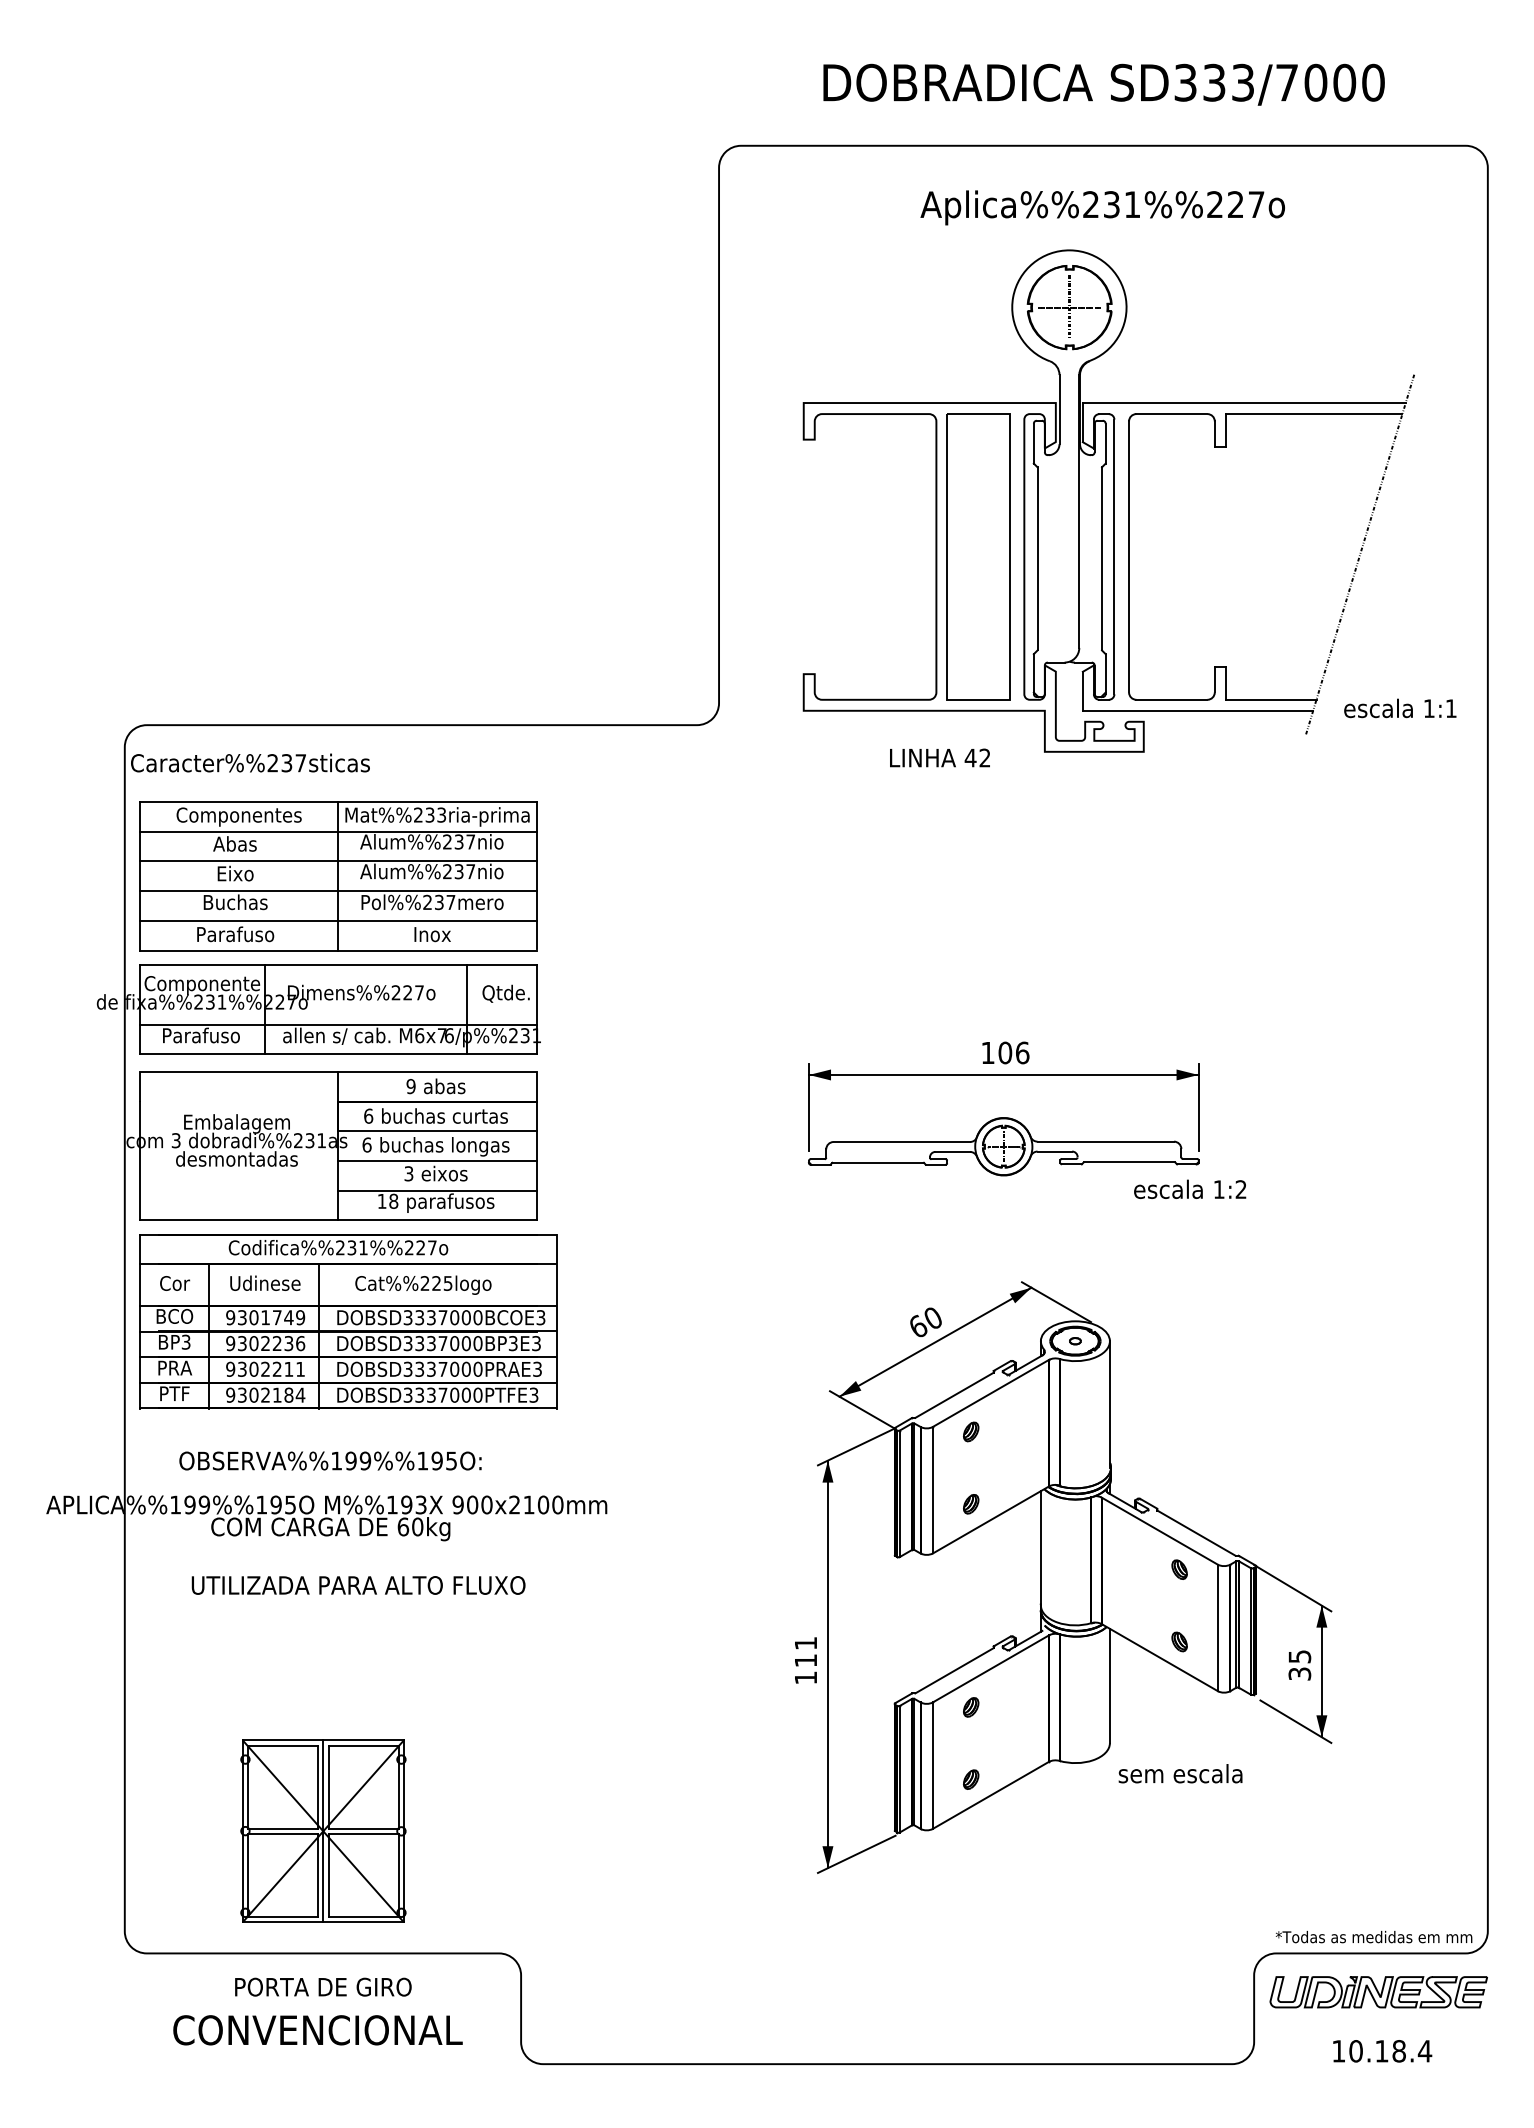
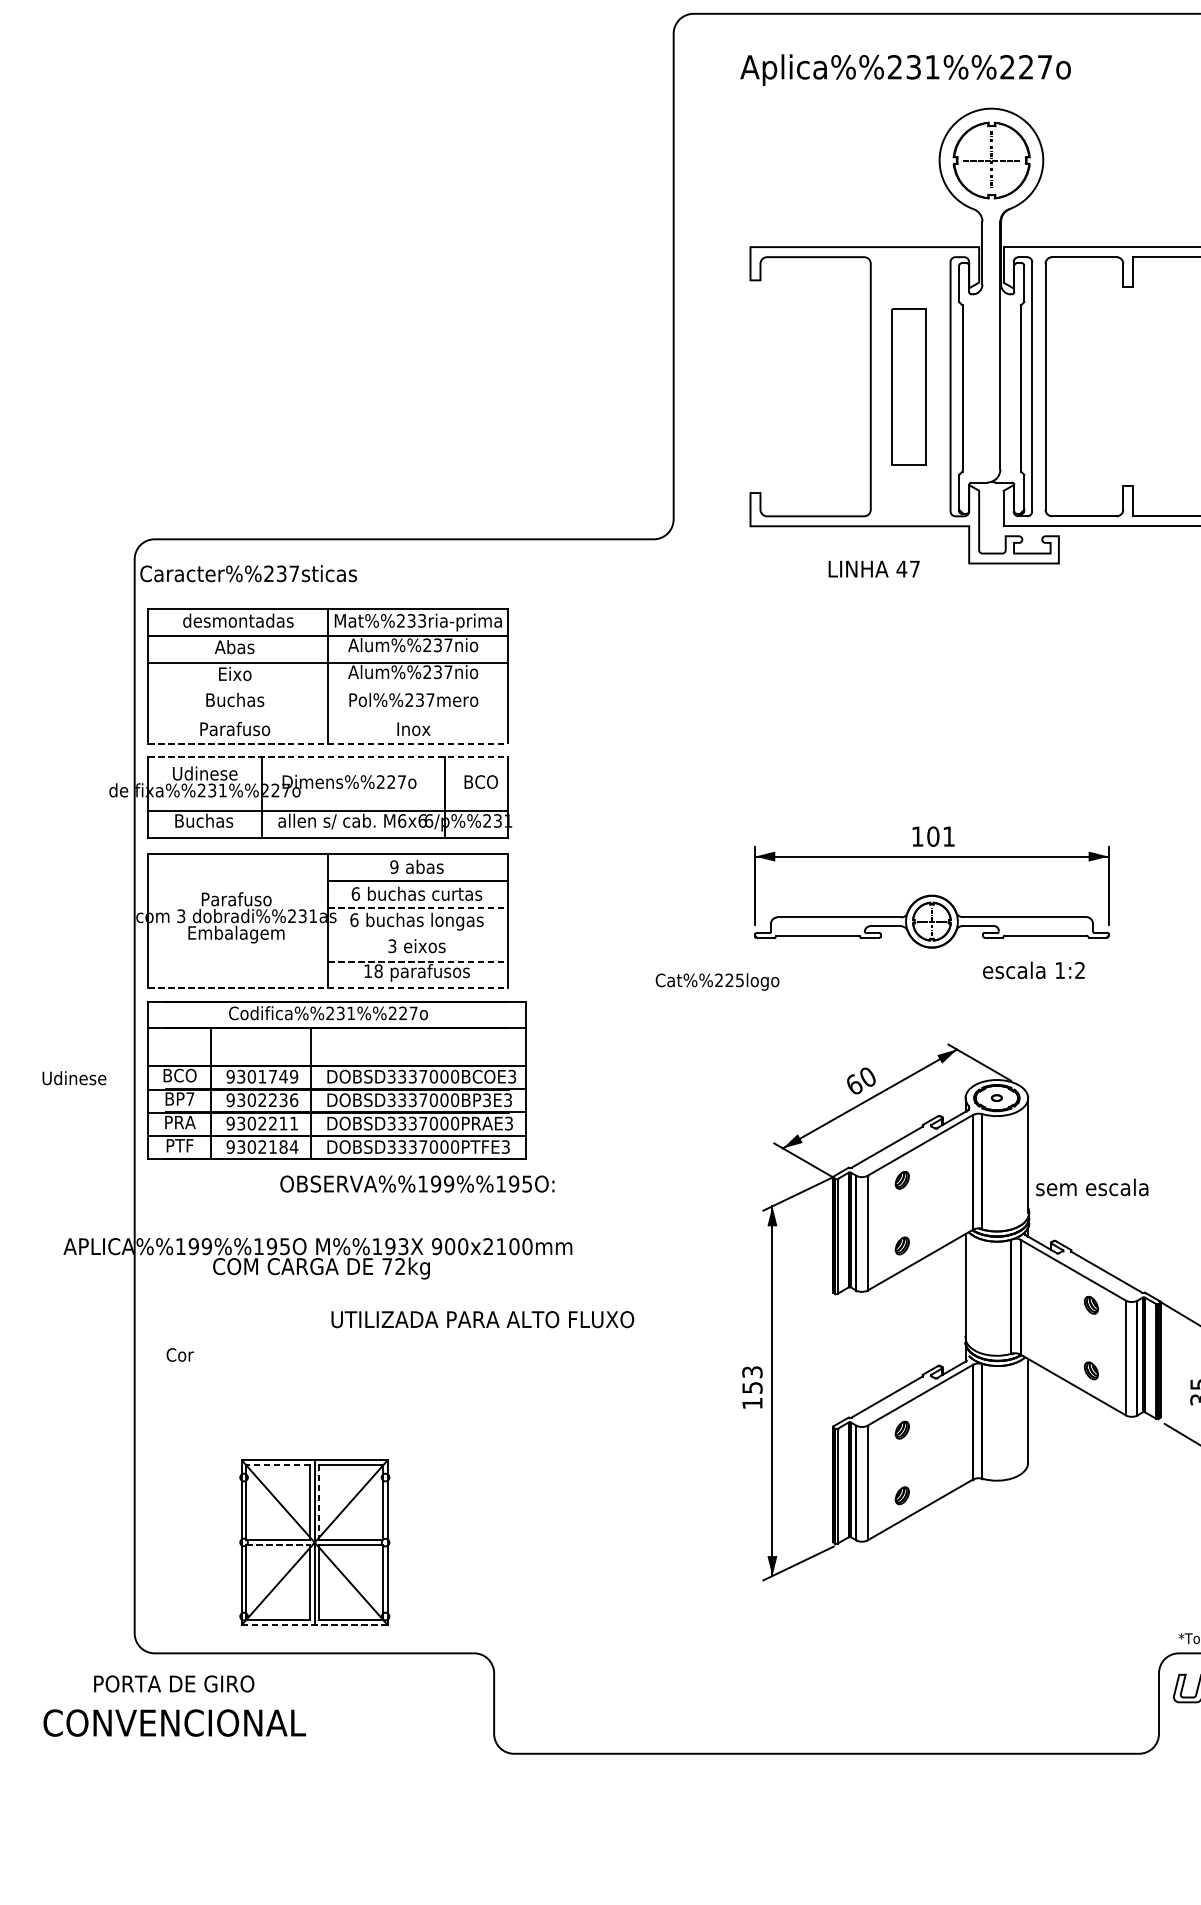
text: (1102, 207) -> (905, 69), moved
part: (978, 556) -> (908, 386), size x0.6
text: (984, 757) -> (914, 568), 42 -> 47
text: (238, 816) -> (237, 622), Componentes -> desmontadas
line: (337, 891) -> (327, 690), removed
line: (337, 920) -> (327, 716), removed
line: (338, 950) -> (328, 743), solid -> dashed
line: (338, 965) -> (328, 757), solid -> dashed
text: (202, 984) -> (205, 774), Componente -> Udinese
text: (505, 993) -> (479, 782), Qtde. -> BCO
text: (201, 1035) -> (204, 820), Parafuso -> Buchas
text: (441, 1035) -> (421, 820), M6x7 -> M6x6
text: (1022, 1052) -> (948, 836), 106 -> 101
text: (236, 1123) -> (235, 900), Embalagem -> Parafuso
line: (438, 1131) -> (419, 907), solid -> dashed
text: (236, 1160) -> (235, 934), desmontadas -> Embalagem
line: (437, 1161) -> (418, 935), removed
text: (1190, 1188) -> (1034, 969), moved
line: (438, 1190) -> (419, 961), solid -> dashed
line: (338, 1220) -> (328, 988), solid -> dashed
text: (265, 1282) -> (74, 1077), moved
text: (175, 1283) -> (180, 1355), moved
text: (423, 1284) -> (717, 981), moved
text: (185, 1341) -> (189, 1098), BP3 -> BP7
text: (330, 1460) -> (417, 1183), moved
text: (410, 1526) -> (393, 1266), 60kg -> 72kg
text: (358, 1585) -> (482, 1319), moved
text: (805, 1652) -> (752, 1380), 111 -> 153
line: (282, 1745) -> (277, 1464), solid -> dashed
text: (1180, 1773) -> (1092, 1187), moved
line: (328, 1787) -> (319, 1502), solid -> dashed
line: (283, 1833) -> (278, 1544), solid -> dashed
line: (323, 1922) -> (314, 1625), solid -> dashed
text: (323, 1986) -> (174, 1683), moved
text: (317, 2030) -> (174, 1723), moved

